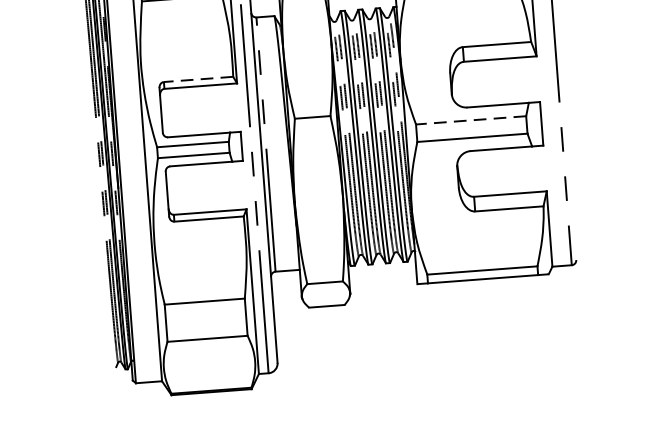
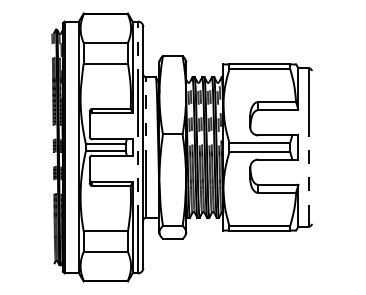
line: (198, 78) -> (111, 108), dashed -> solid
line: (470, 120) -> (259, 142), dashed -> solid

